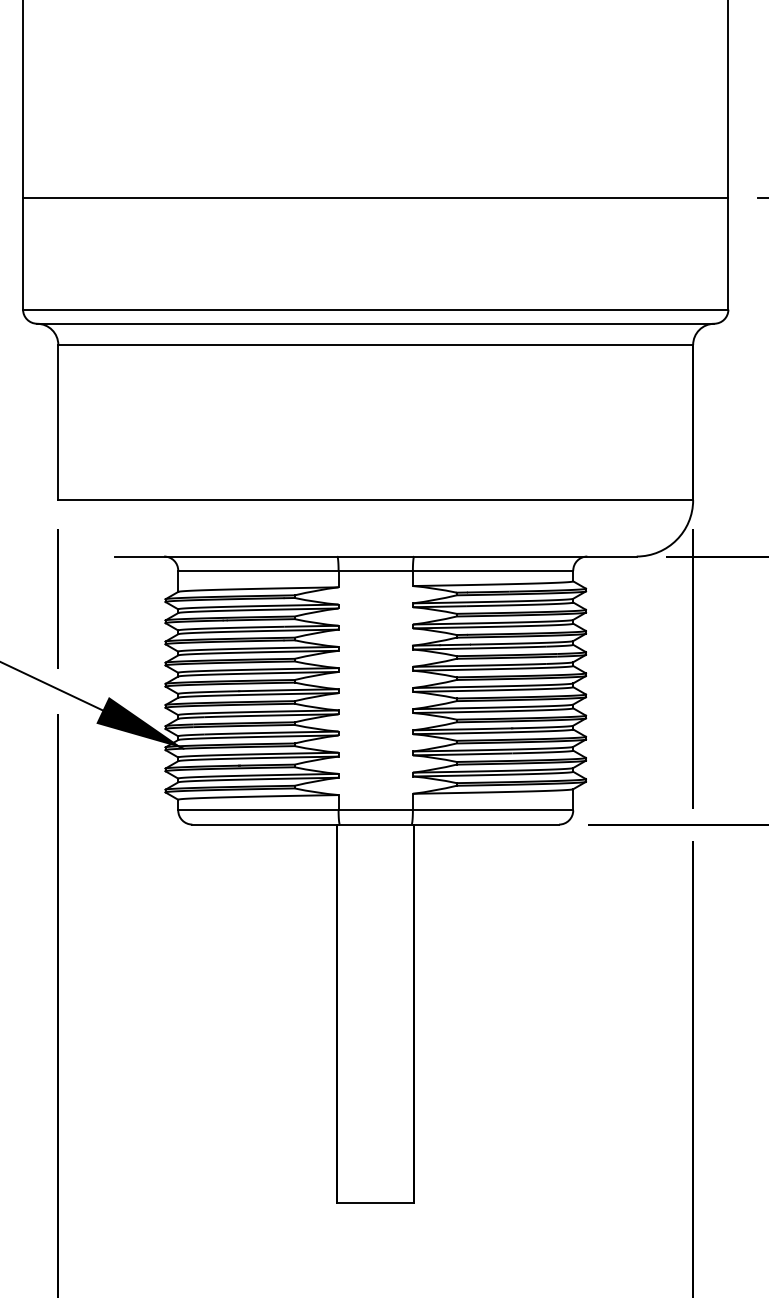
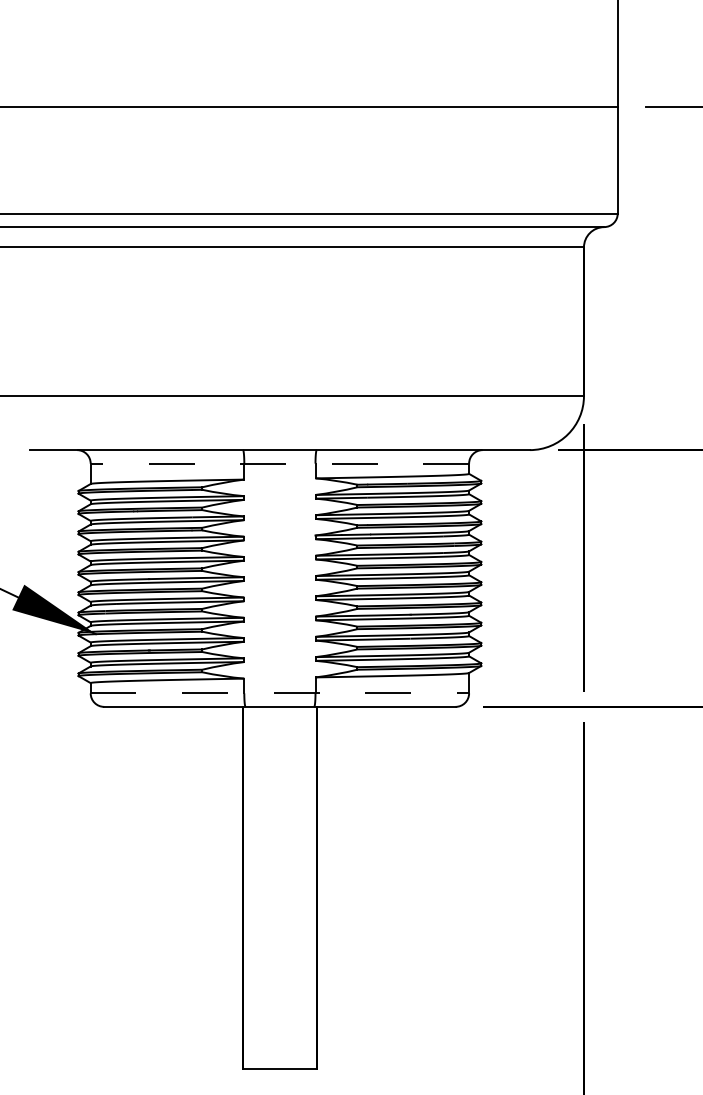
line: (375, 570) -> (279, 463), solid -> dashed
line: (376, 810) -> (280, 693), solid -> dashed

